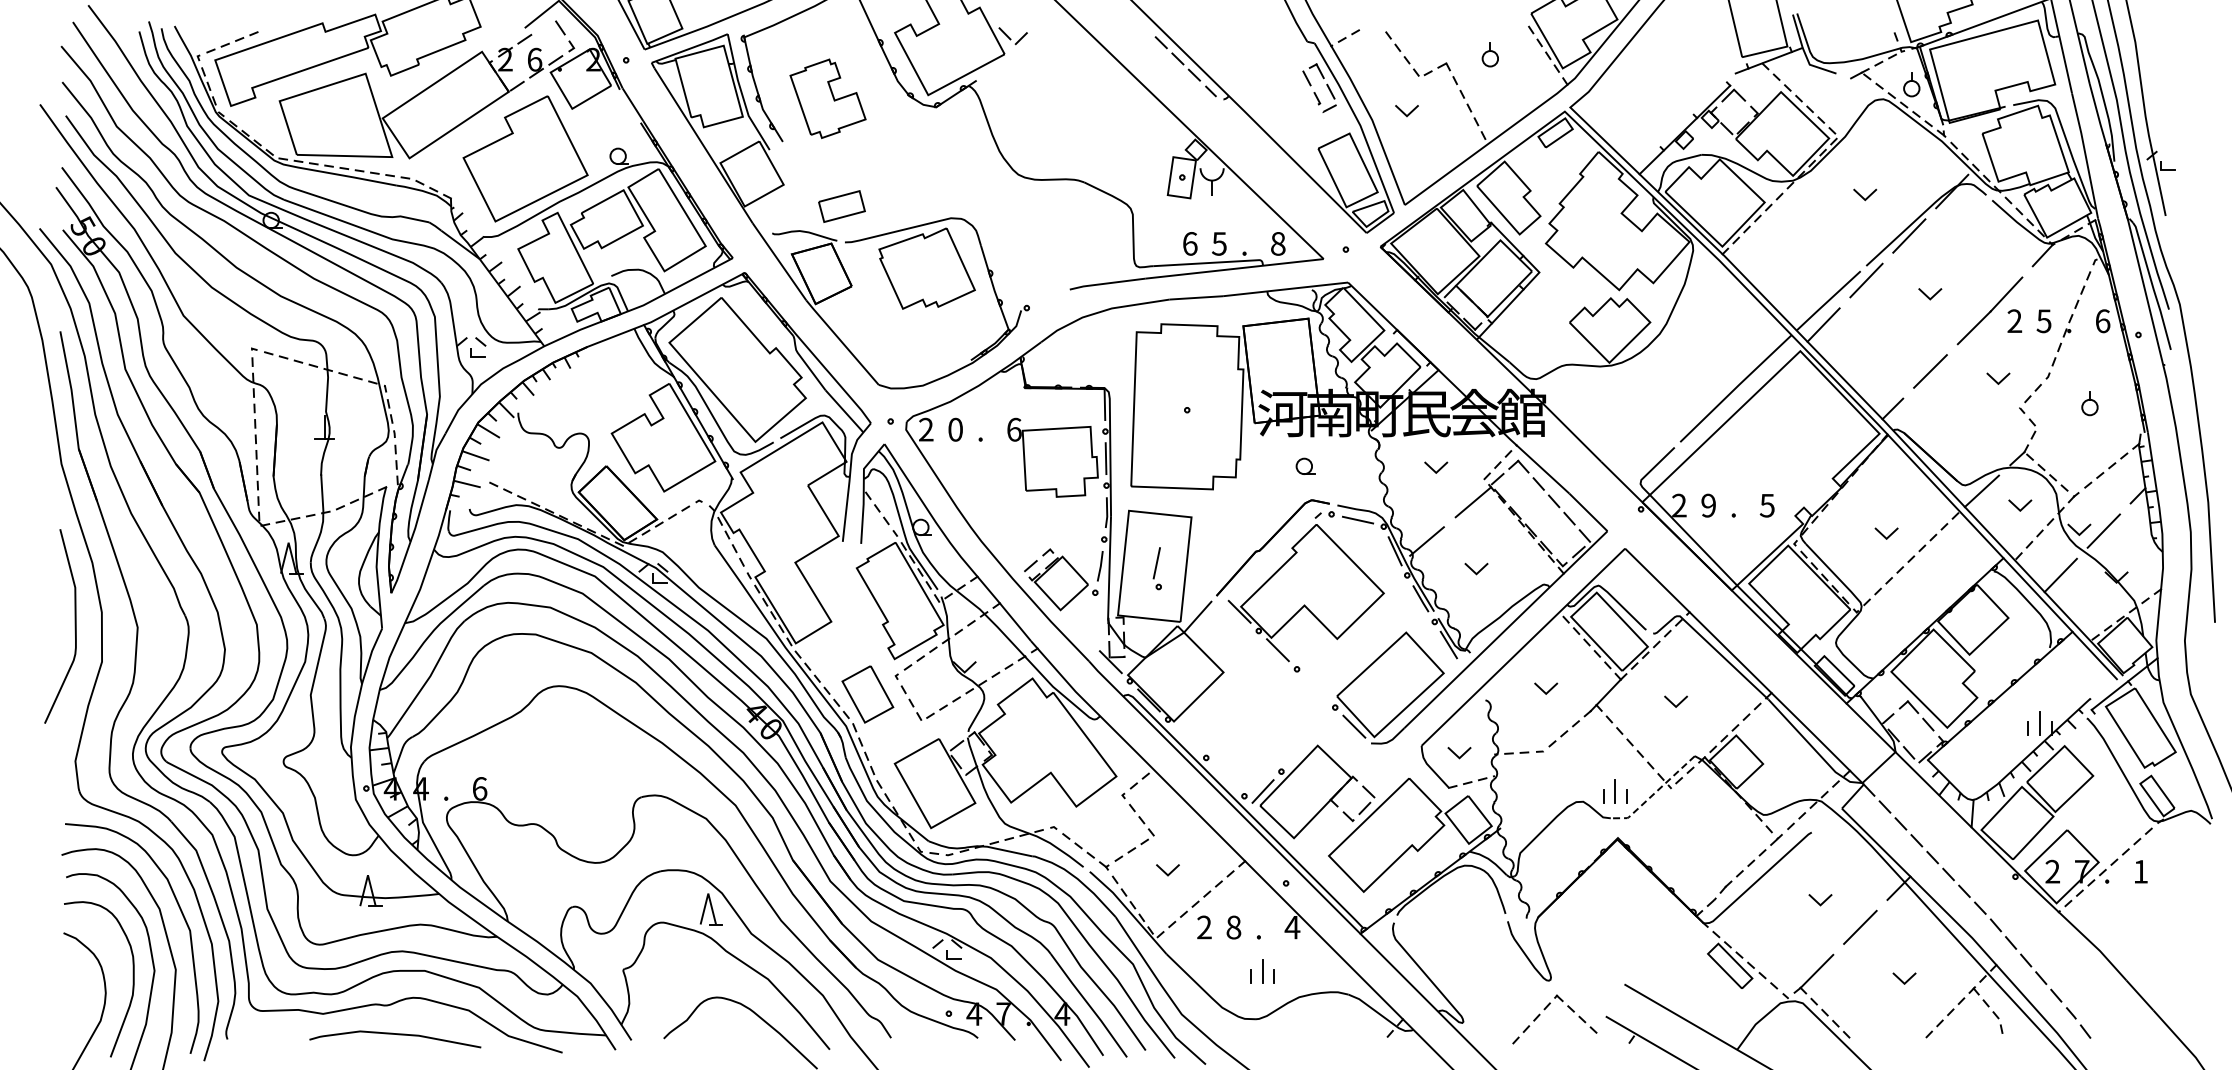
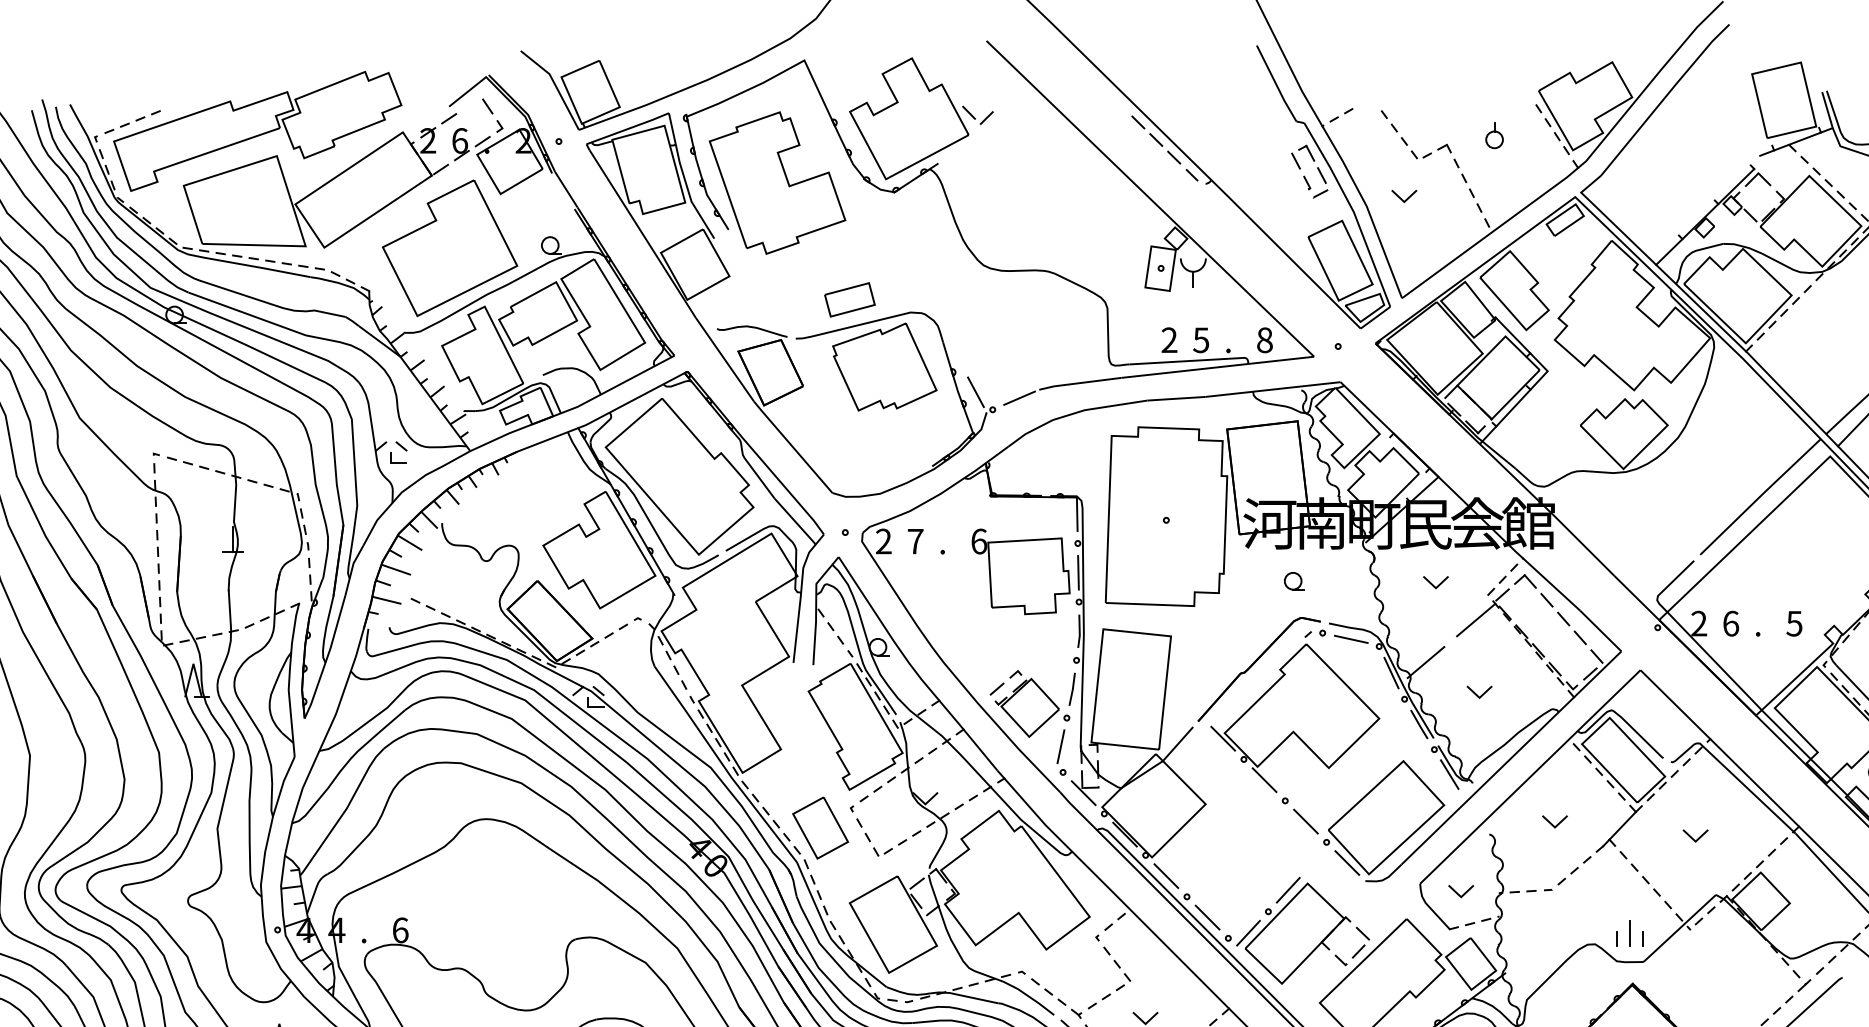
part: (827, 98) -> (776, 182), size x1.67
part: (841, 206) -> (849, 299), moved
text: (1189, 243) -> (1168, 339), 6 -> 2
line: (1011, 291) -> (976, 391), added
line: (1051, 297) -> (1019, 398), added
text: (955, 429) -> (915, 541), 0 -> 7
text: (1708, 505) -> (1730, 623), 9 -> 6
part: (1156, 568) -> (1060, 752), moved
line: (1316, 688) -> (1306, 821), added
line: (1187, 738) -> (1166, 875), added
line: (1299, 751) -> (1287, 889), added
line: (1225, 777) -> (1207, 918), added
line: (1654, 793) -> (1672, 935), dashed -> solid

